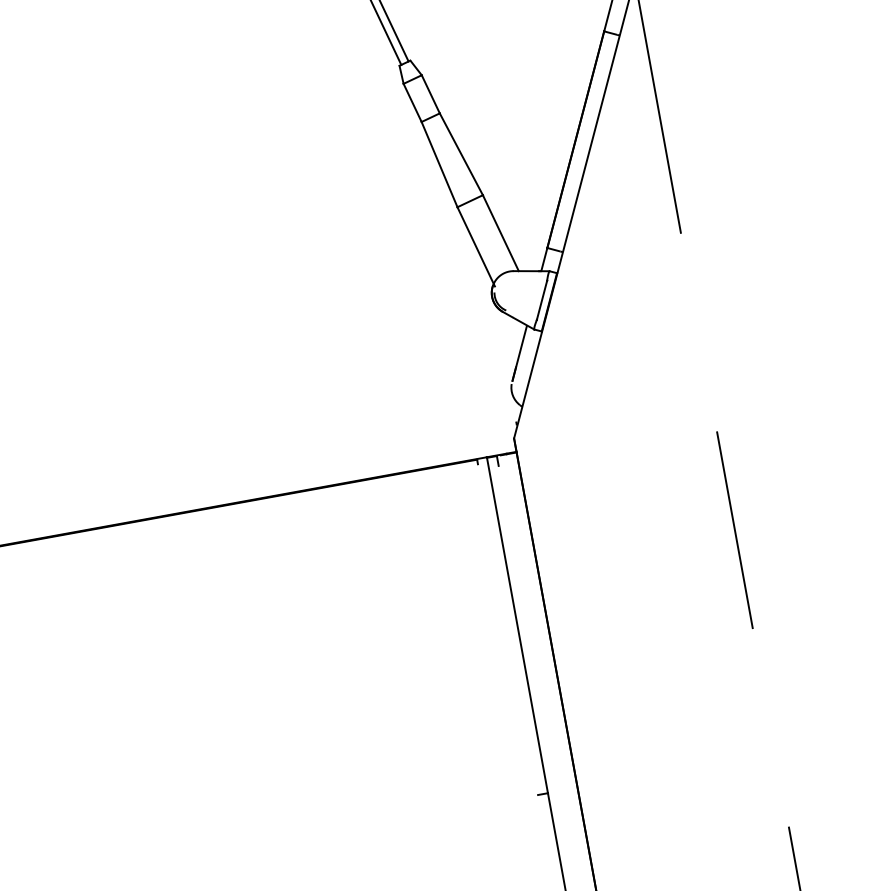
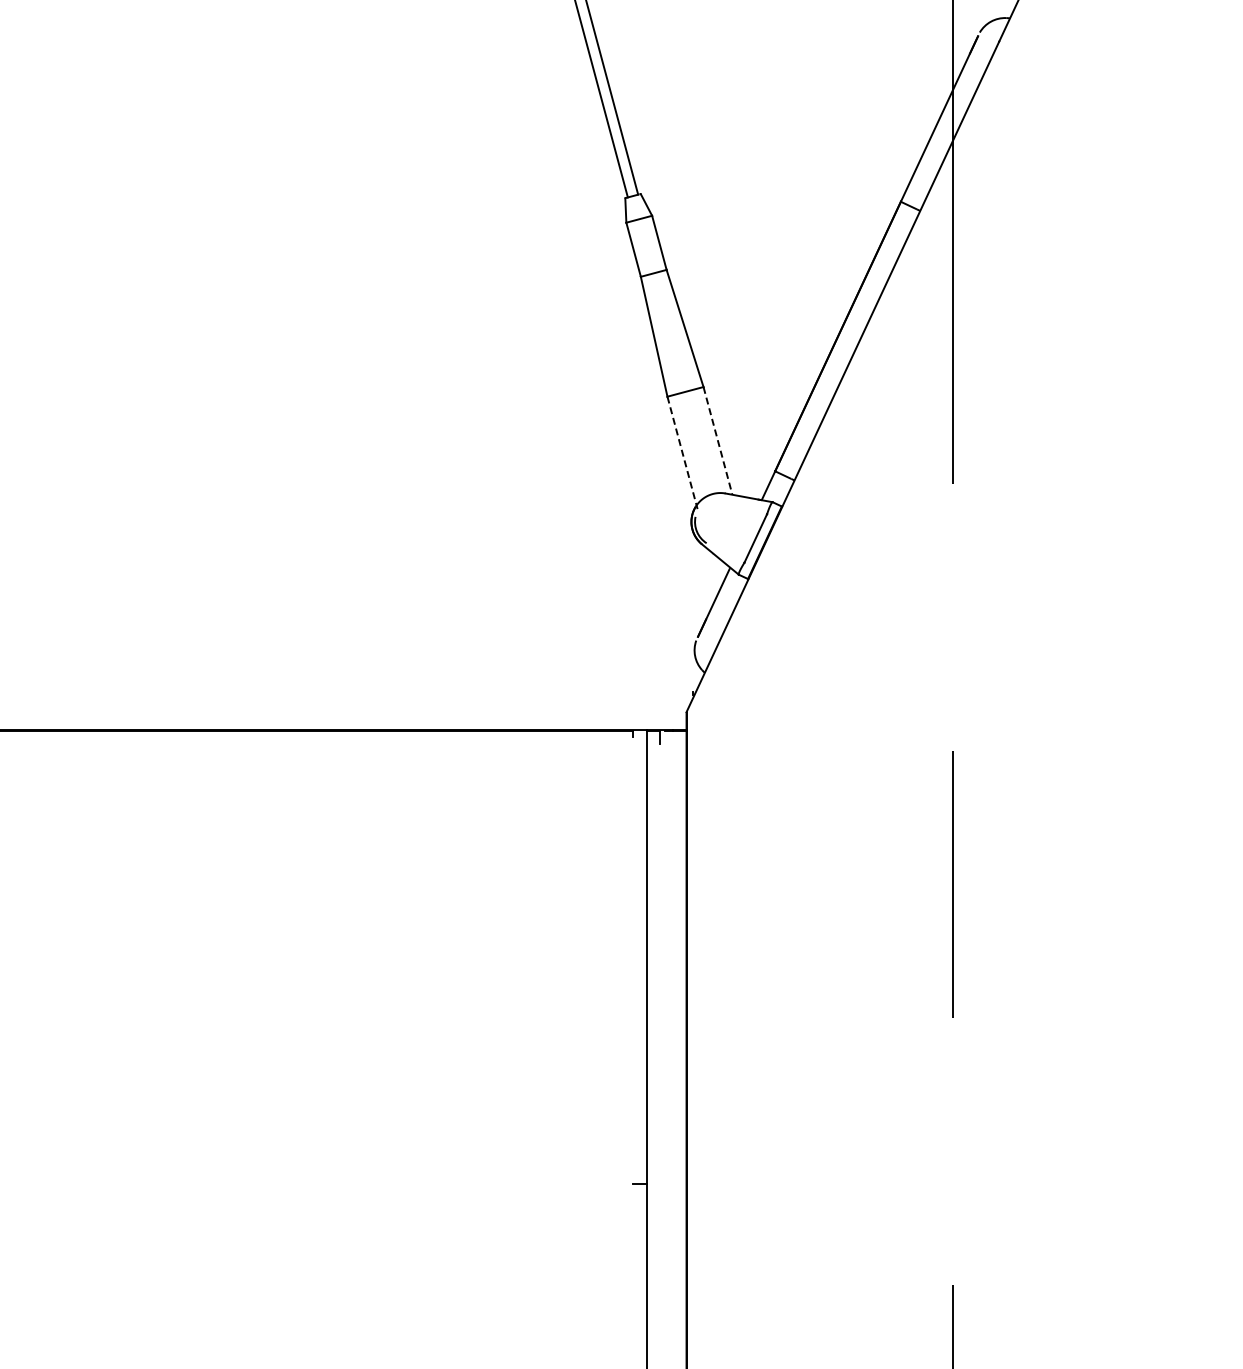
line: (500, 232) -> (717, 440), solid -> dashed
line: (476, 247) -> (682, 453), solid -> dashed

